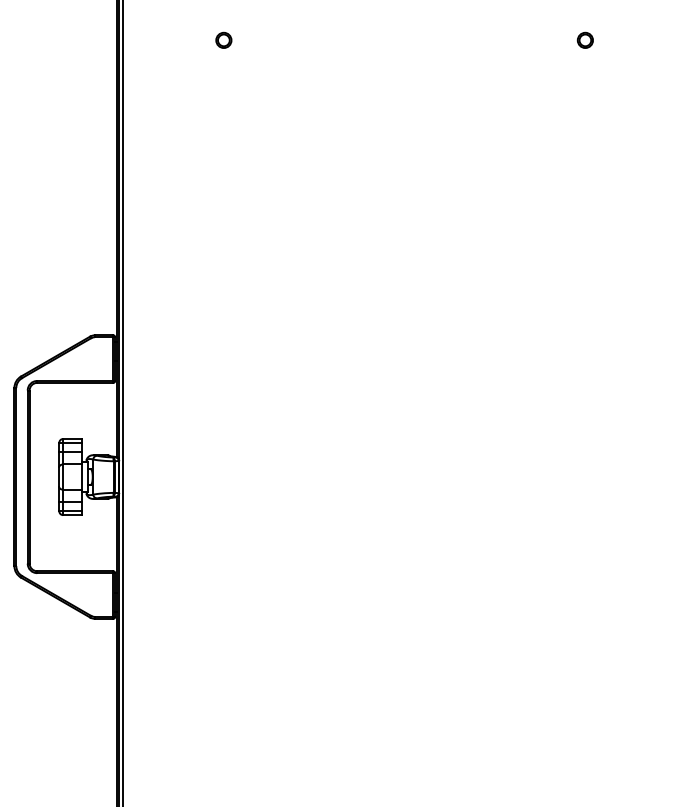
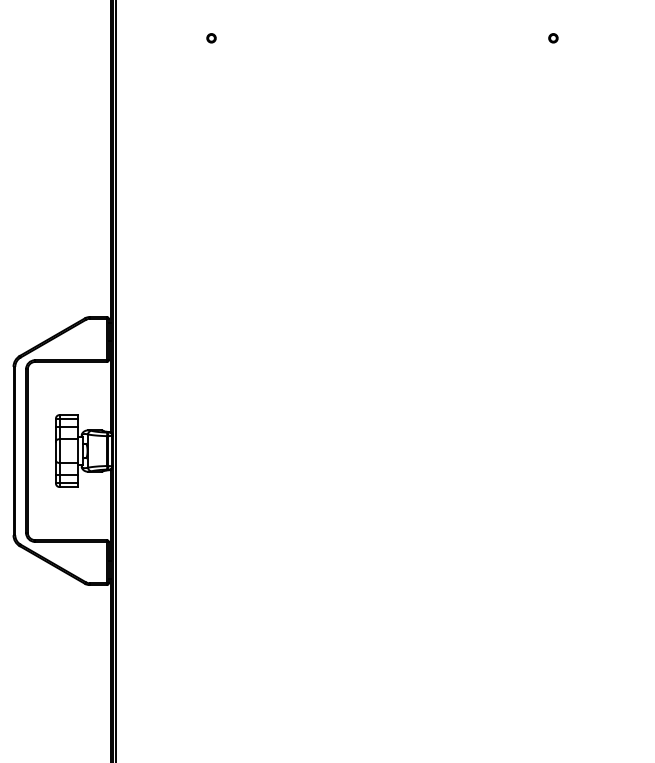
part: (223, 40) -> (211, 38), size x0.6
part: (585, 40) -> (553, 38), size x0.6

